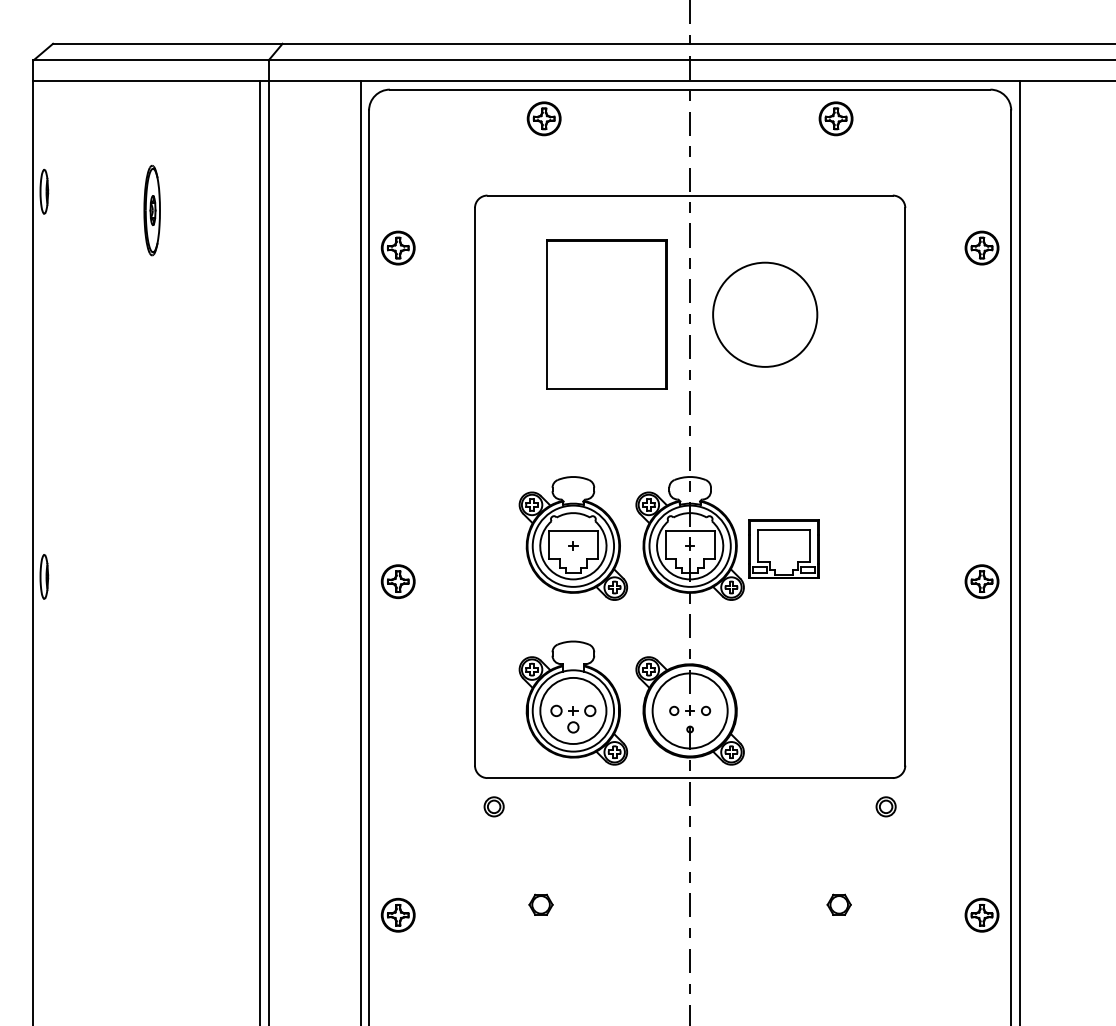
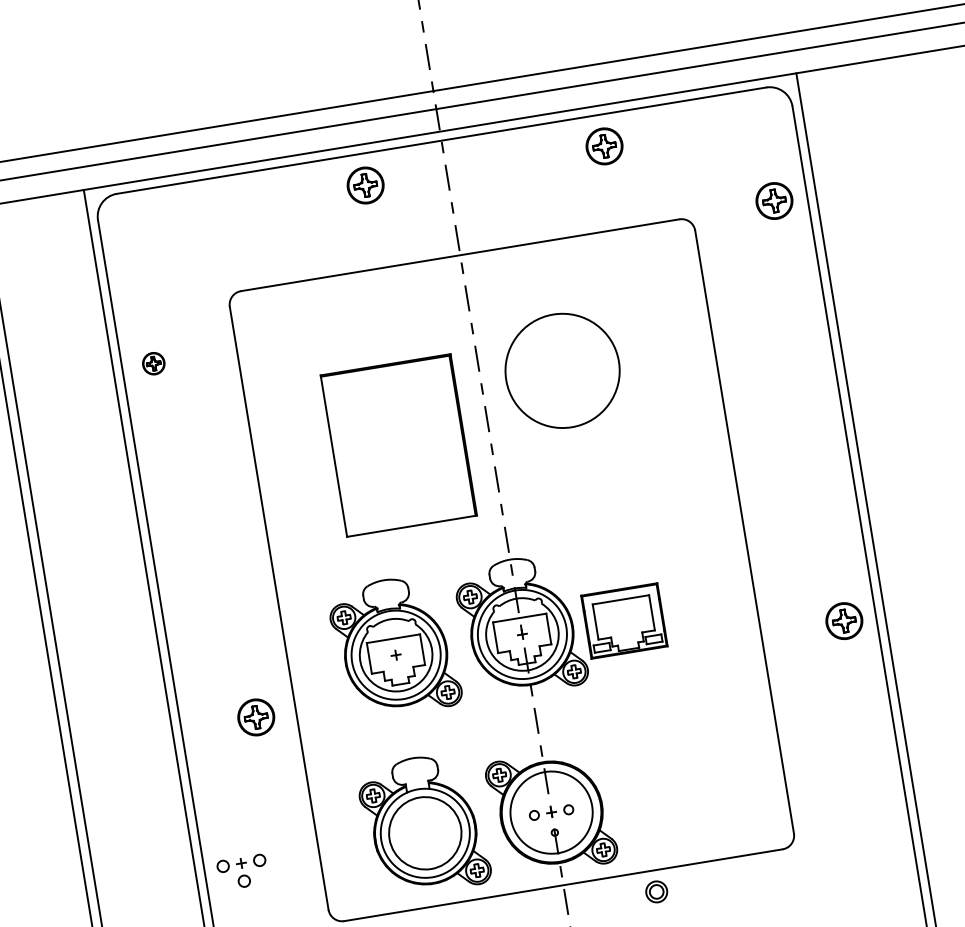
part: (543, 118) -> (364, 185), moved
part: (397, 247) -> (153, 363), size x0.6
part: (981, 247) -> (773, 200), moved
part: (606, 314) -> (398, 445), moved
part: (397, 581) -> (255, 717), moved
part: (573, 718) -> (242, 871), moved
part: (885, 806) -> (655, 891), moved

